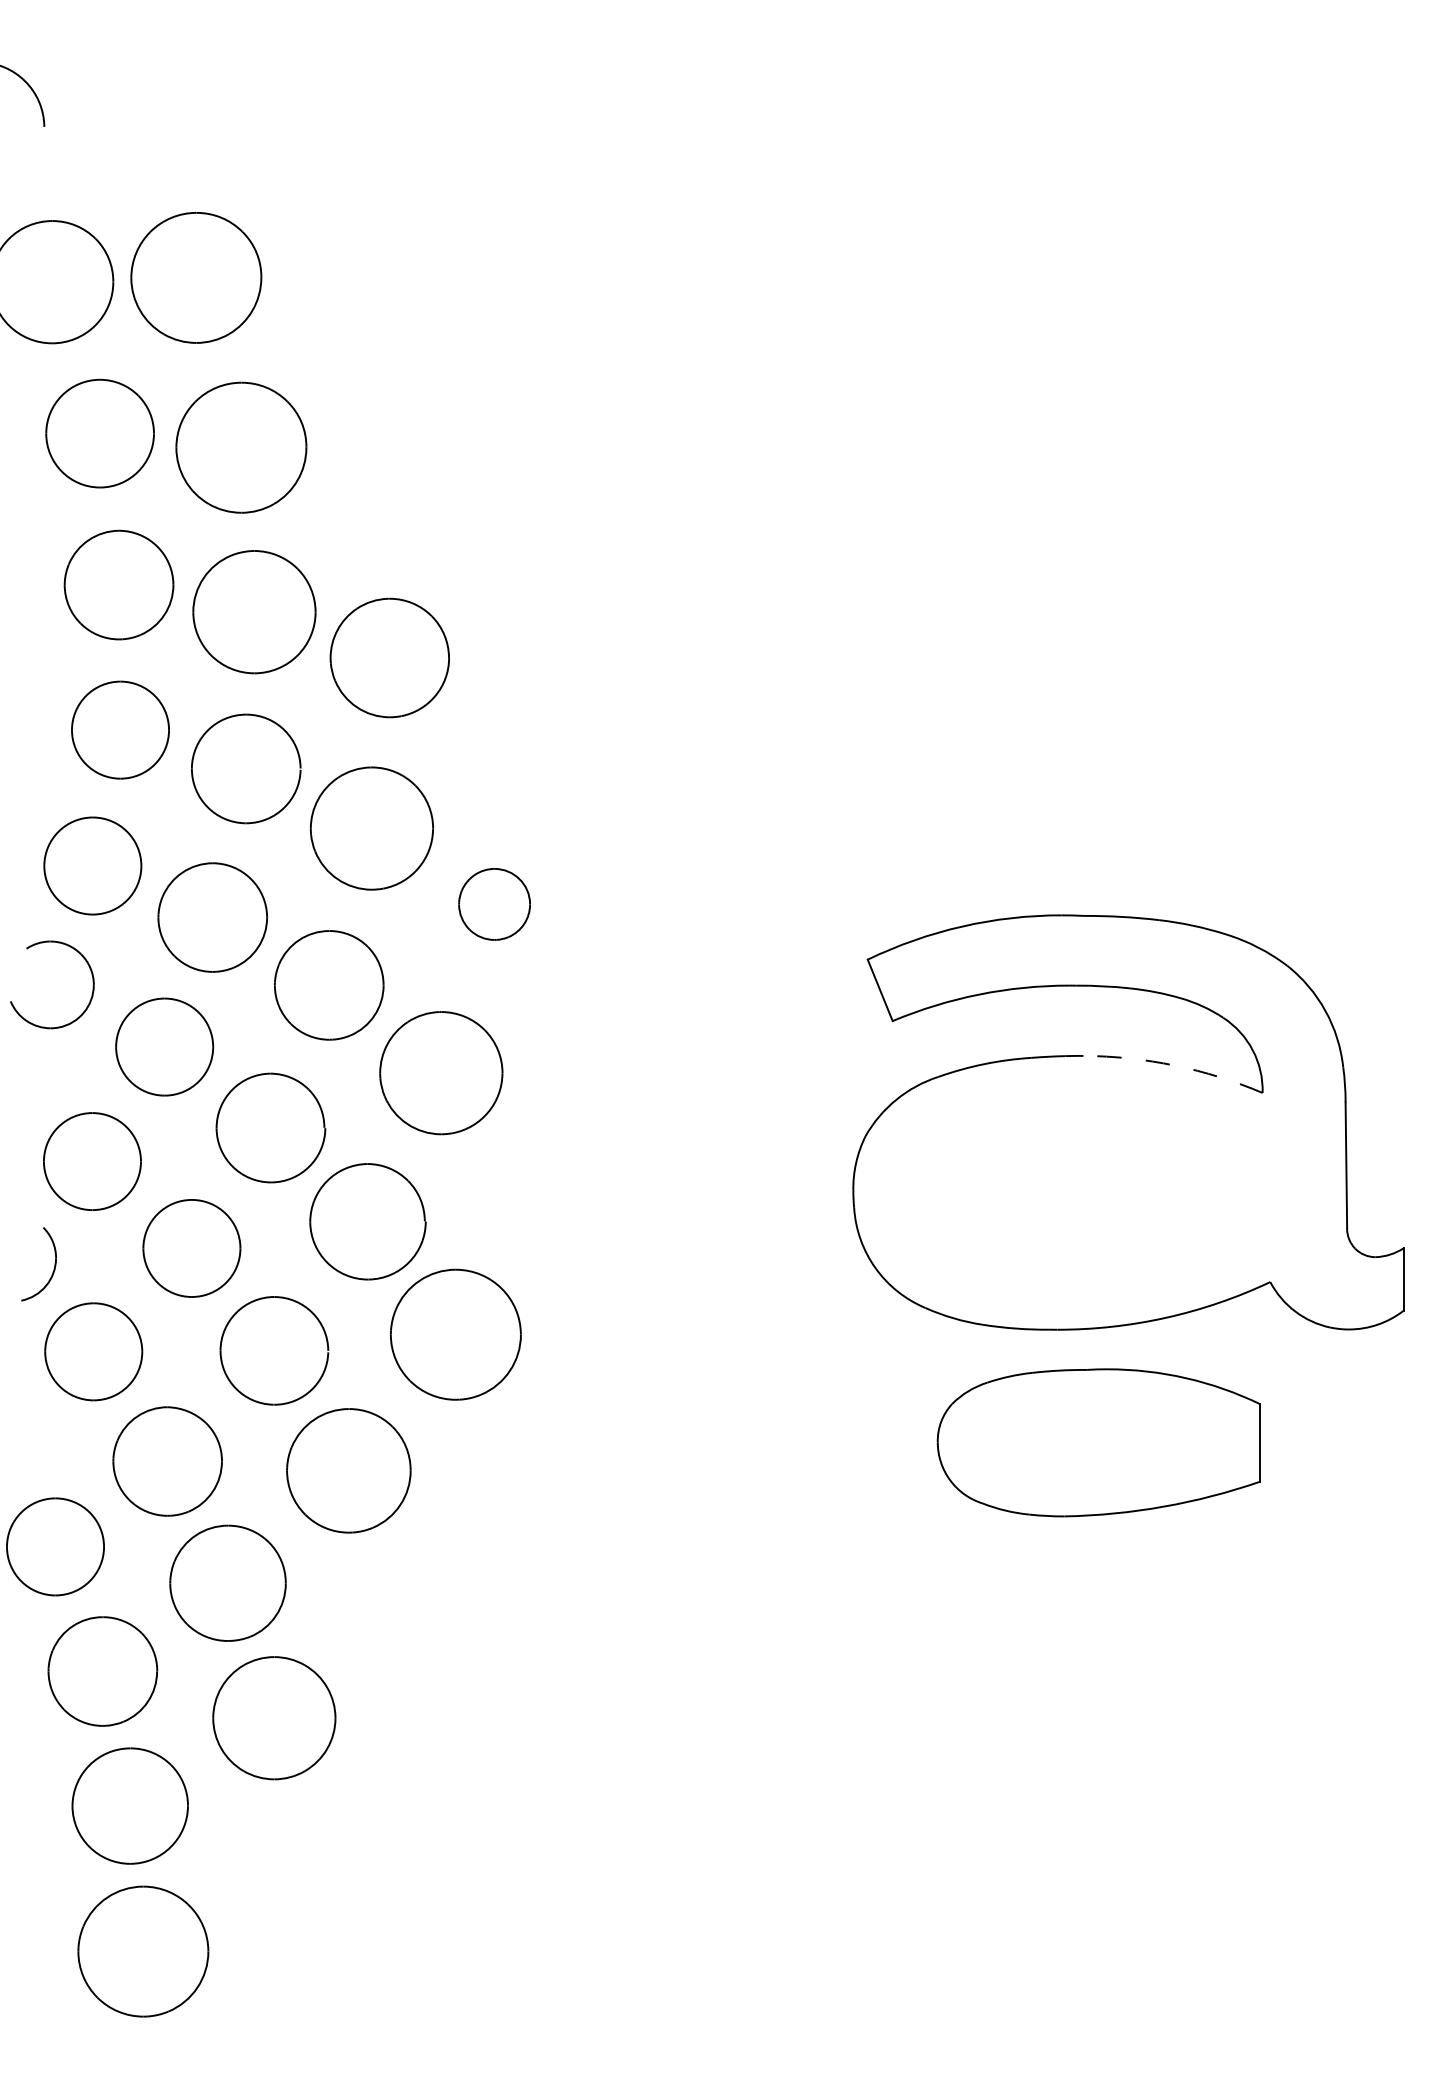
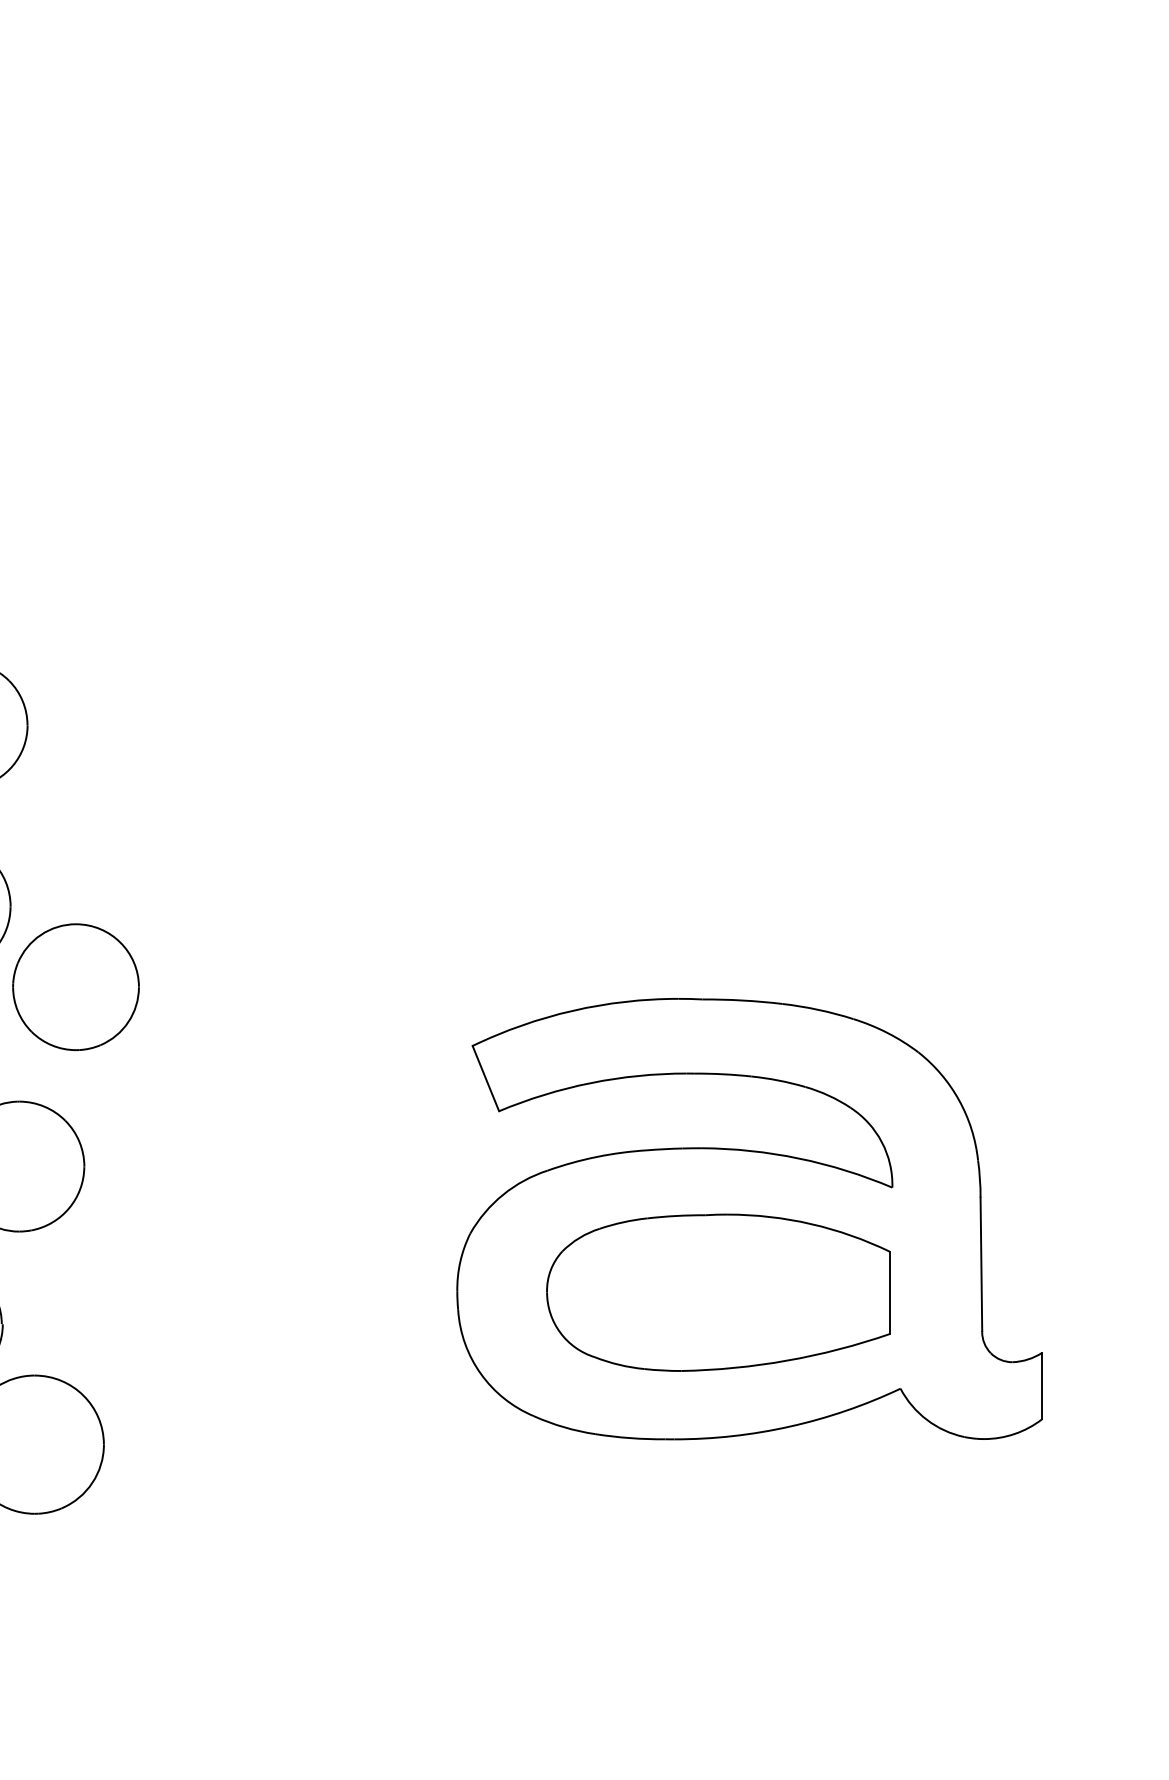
part: (494, 904) -> (75, 987), size x1.67
arc: (1174, 1065) -> (798, 1158), dashed -> solid
part: (1098, 1442) -> (717, 1292), moved

